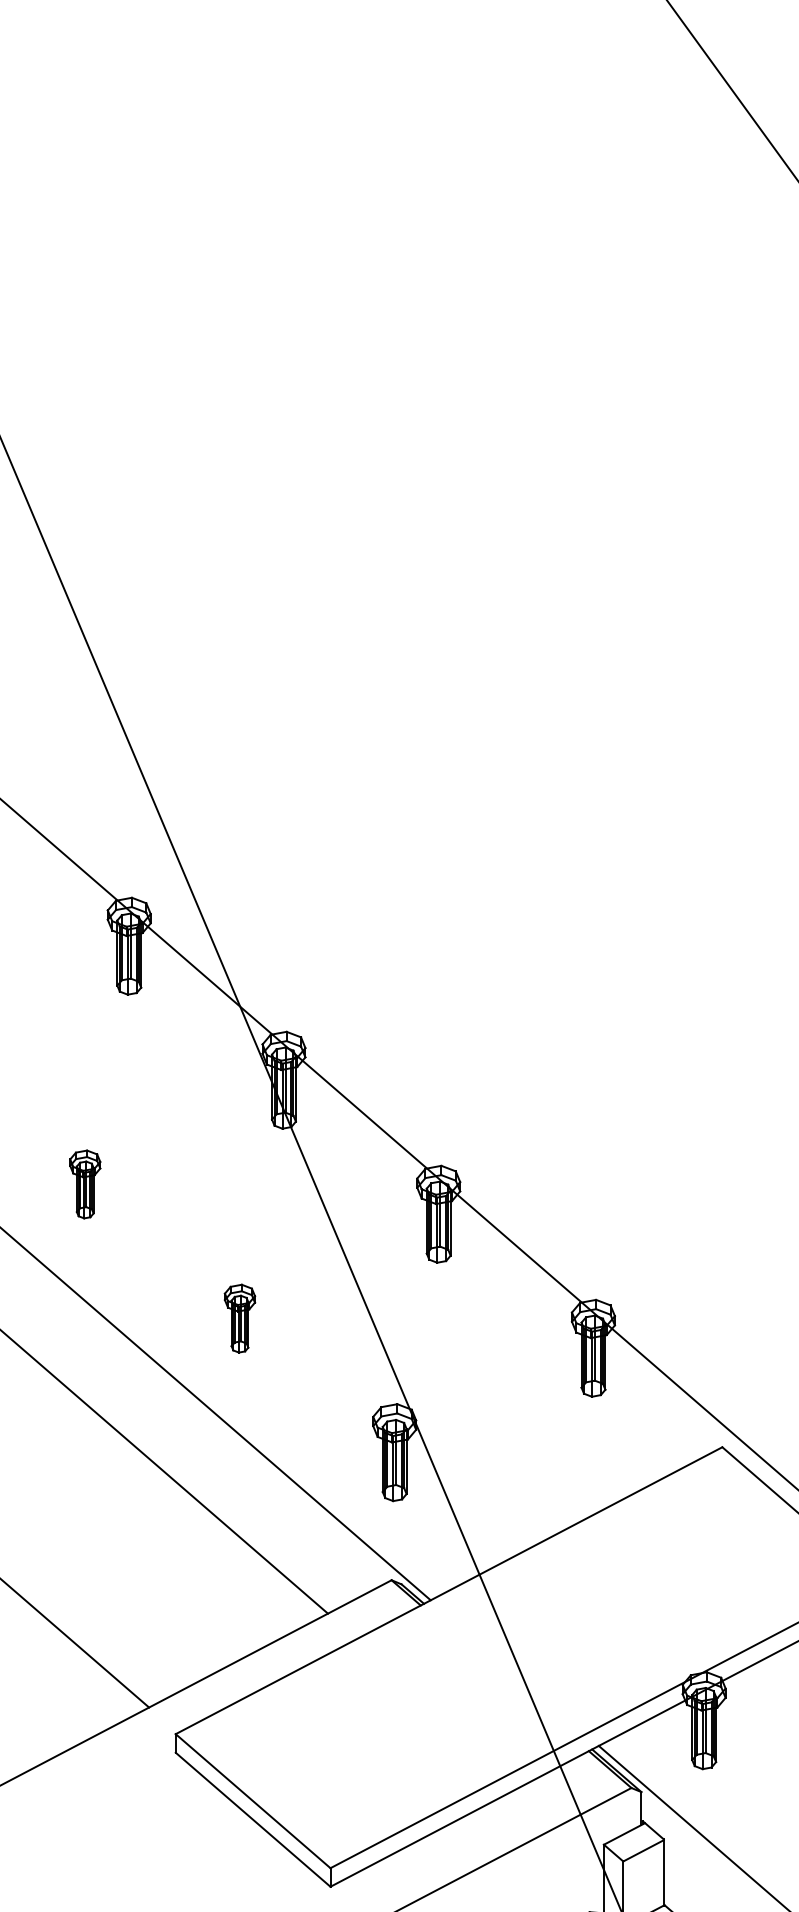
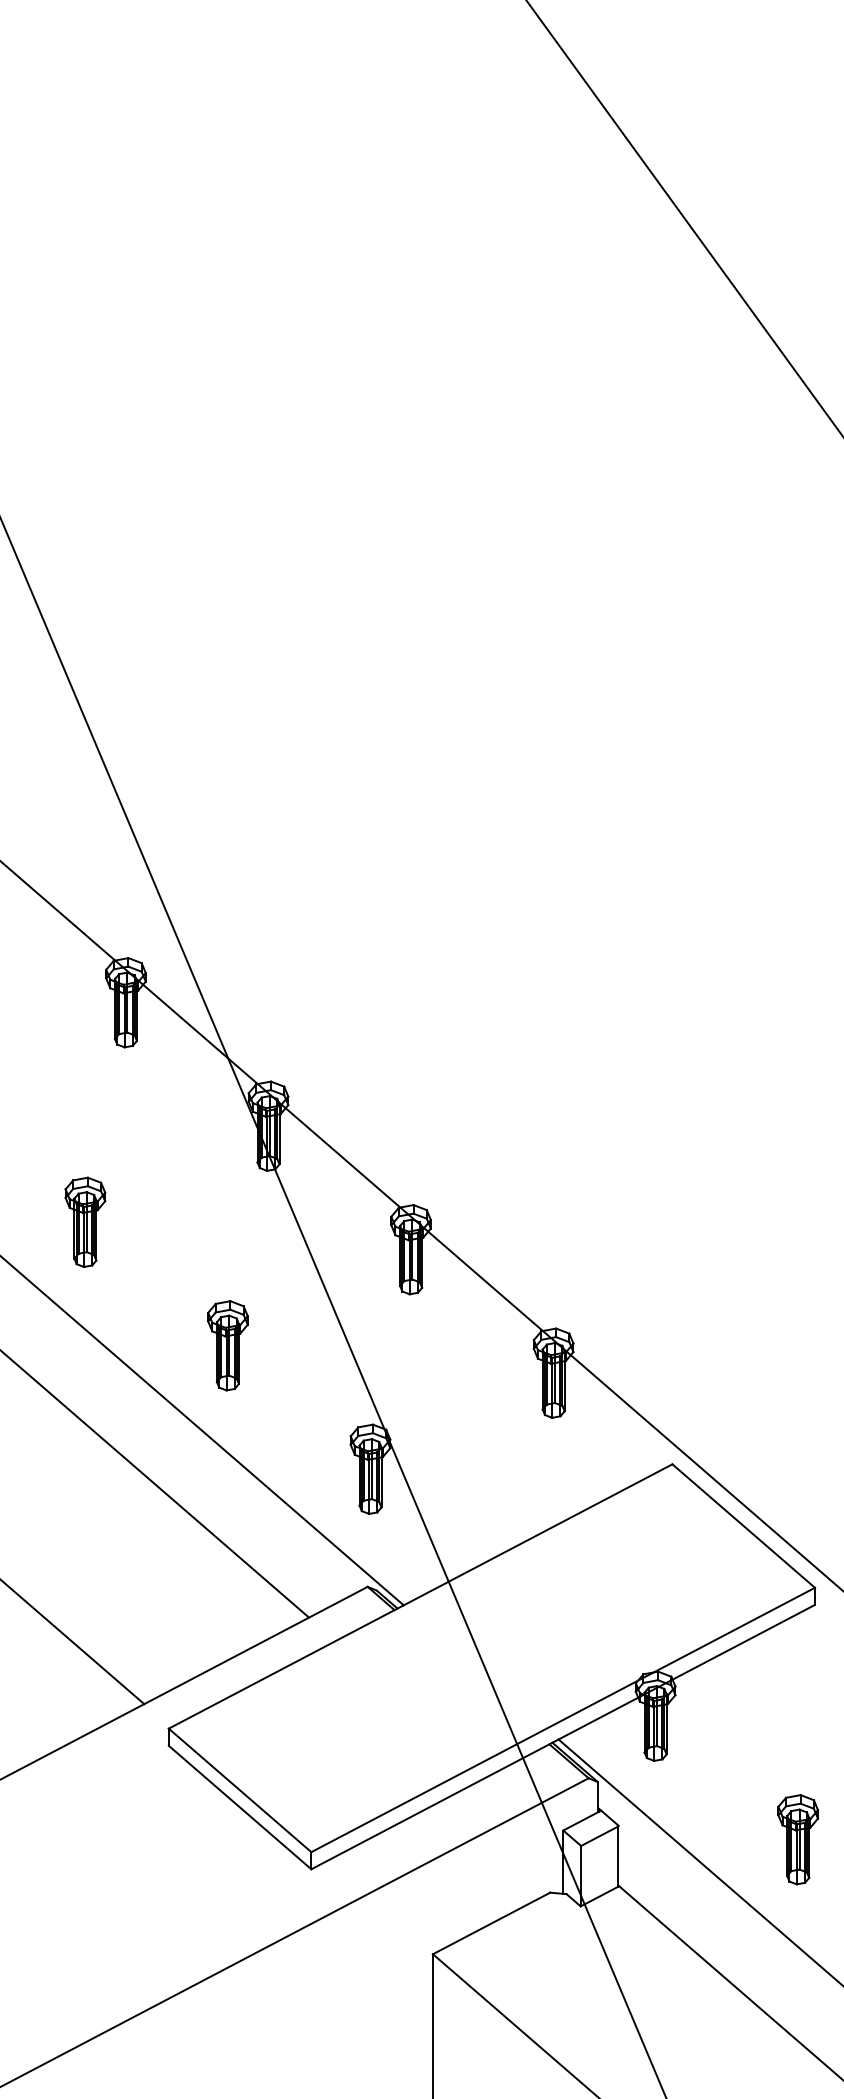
part: (85, 1183) -> (85, 1221), size x1.43
part: (239, 1318) -> (227, 1345), size x1.43

